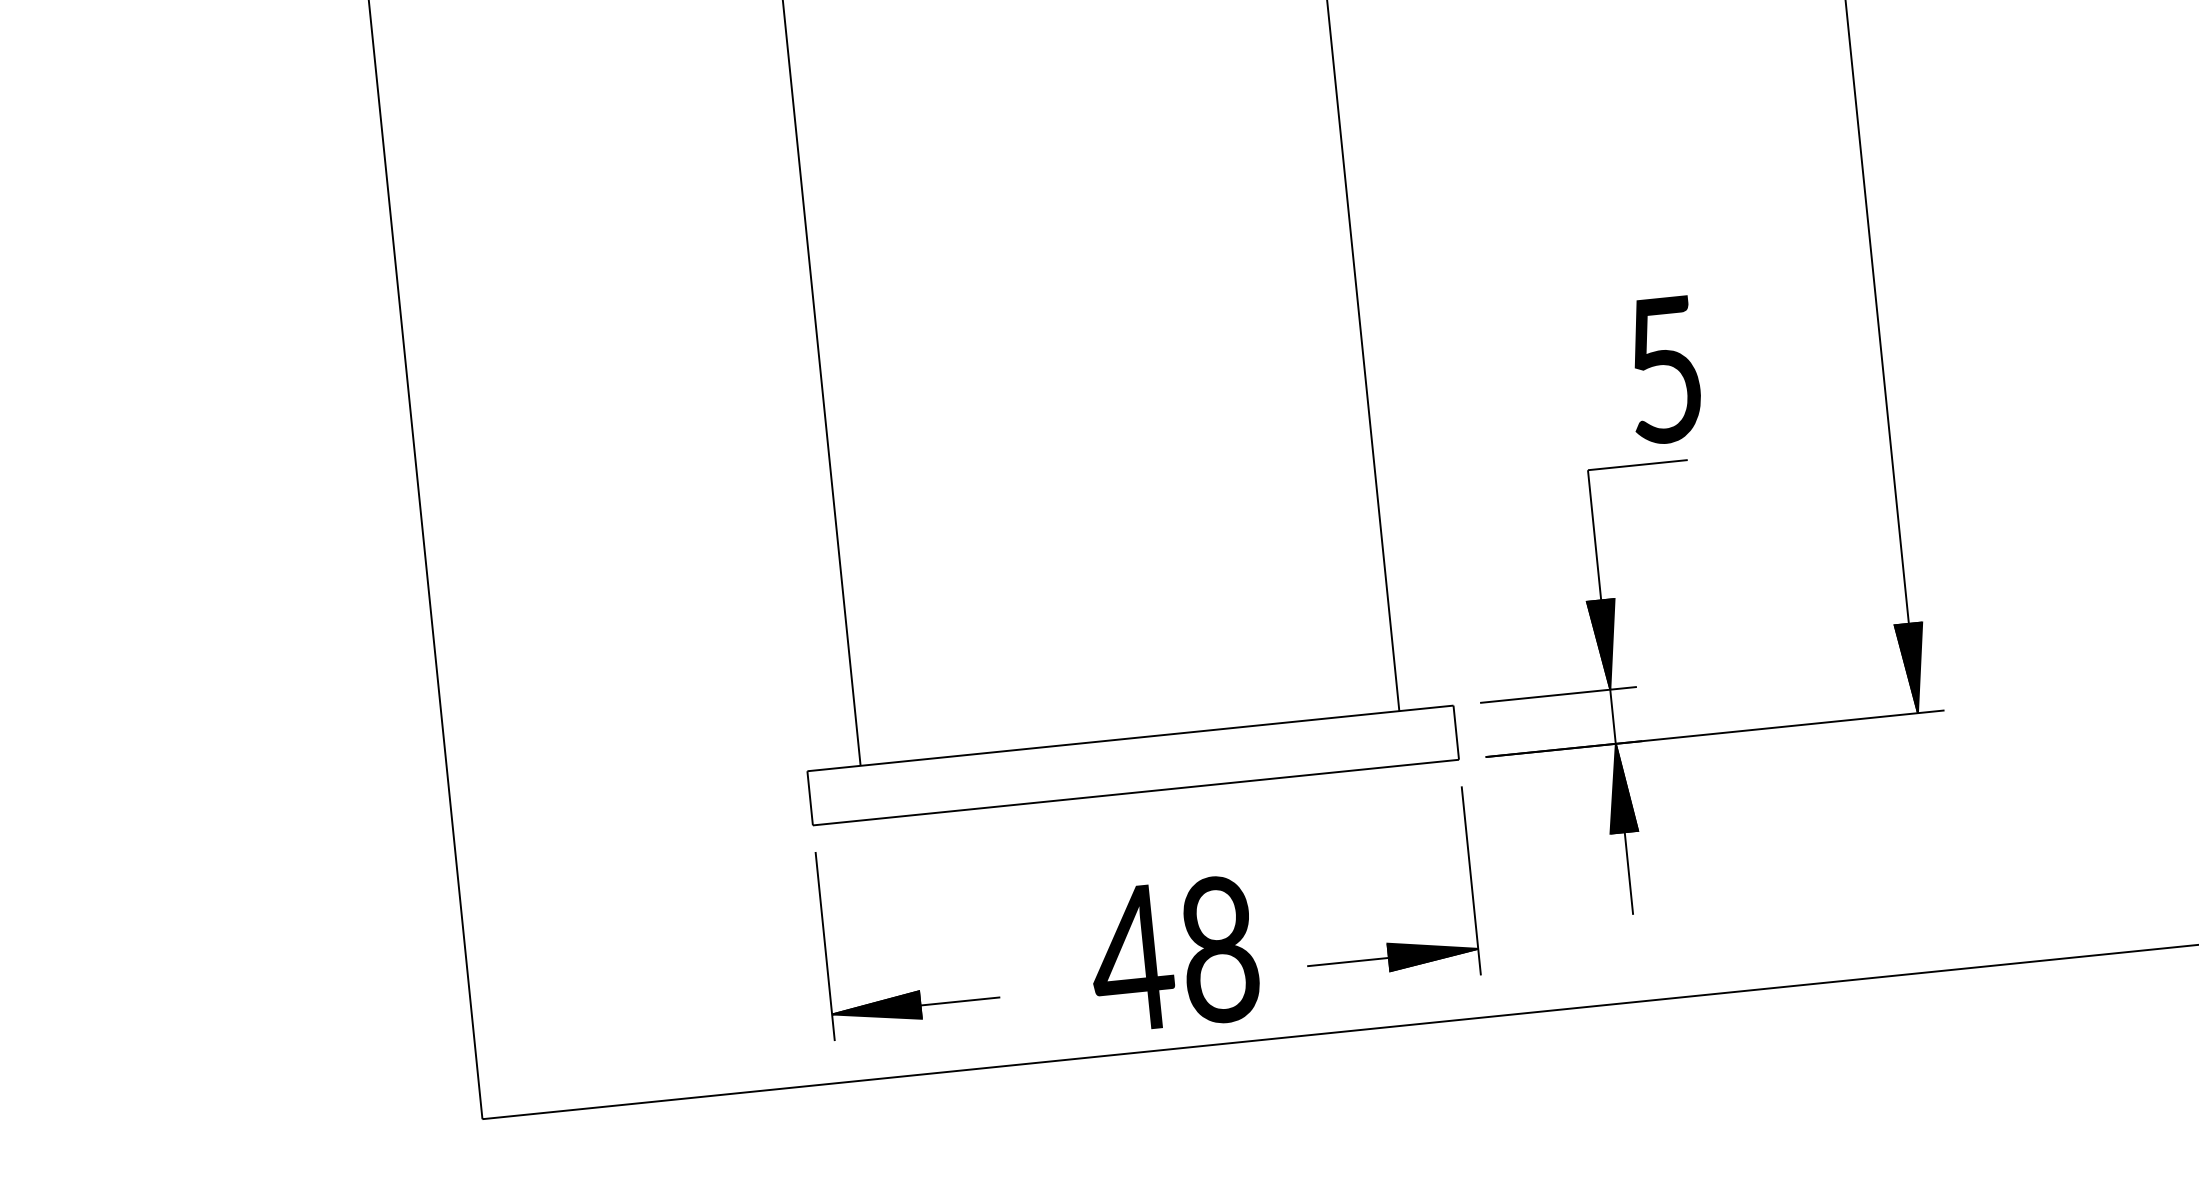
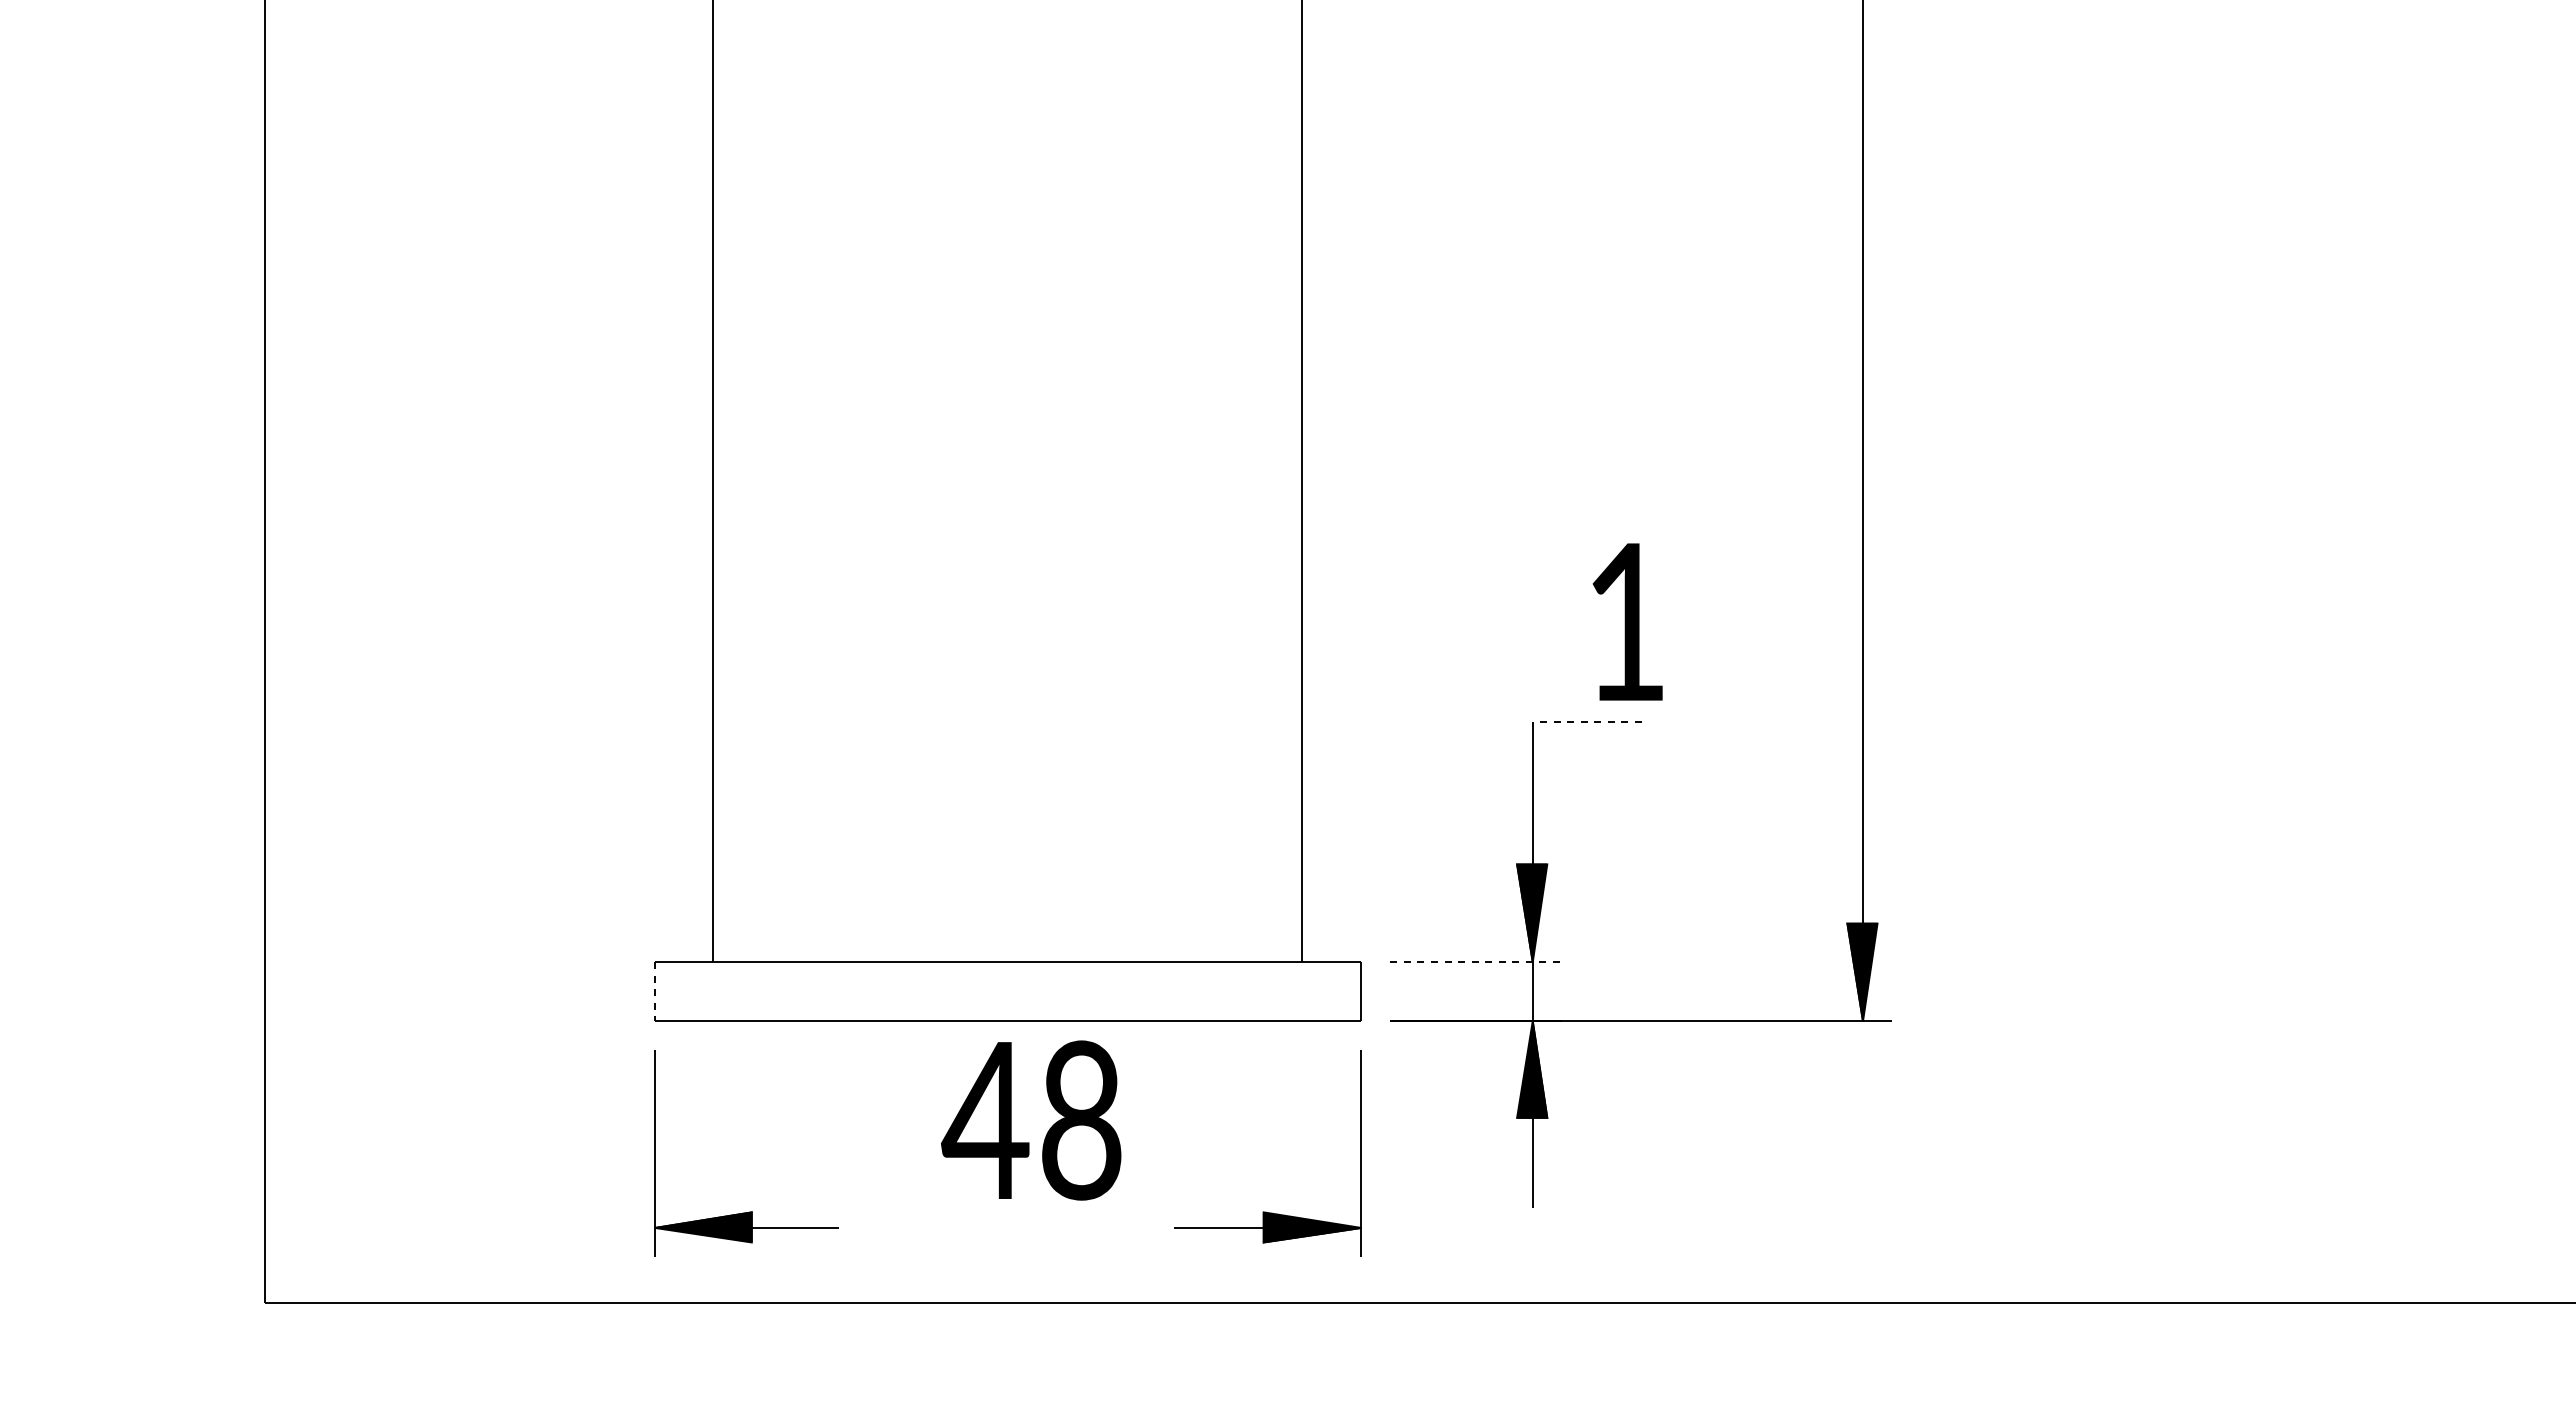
text: (1663, 370) -> (1625, 622), 5 -> 1
line: (1638, 465) -> (1587, 722), solid -> dashed
line: (1558, 695) -> (1476, 962), solid -> dashed
line: (810, 798) -> (655, 991), solid -> dashed
text: (1173, 954) -> (1031, 1120), moved

